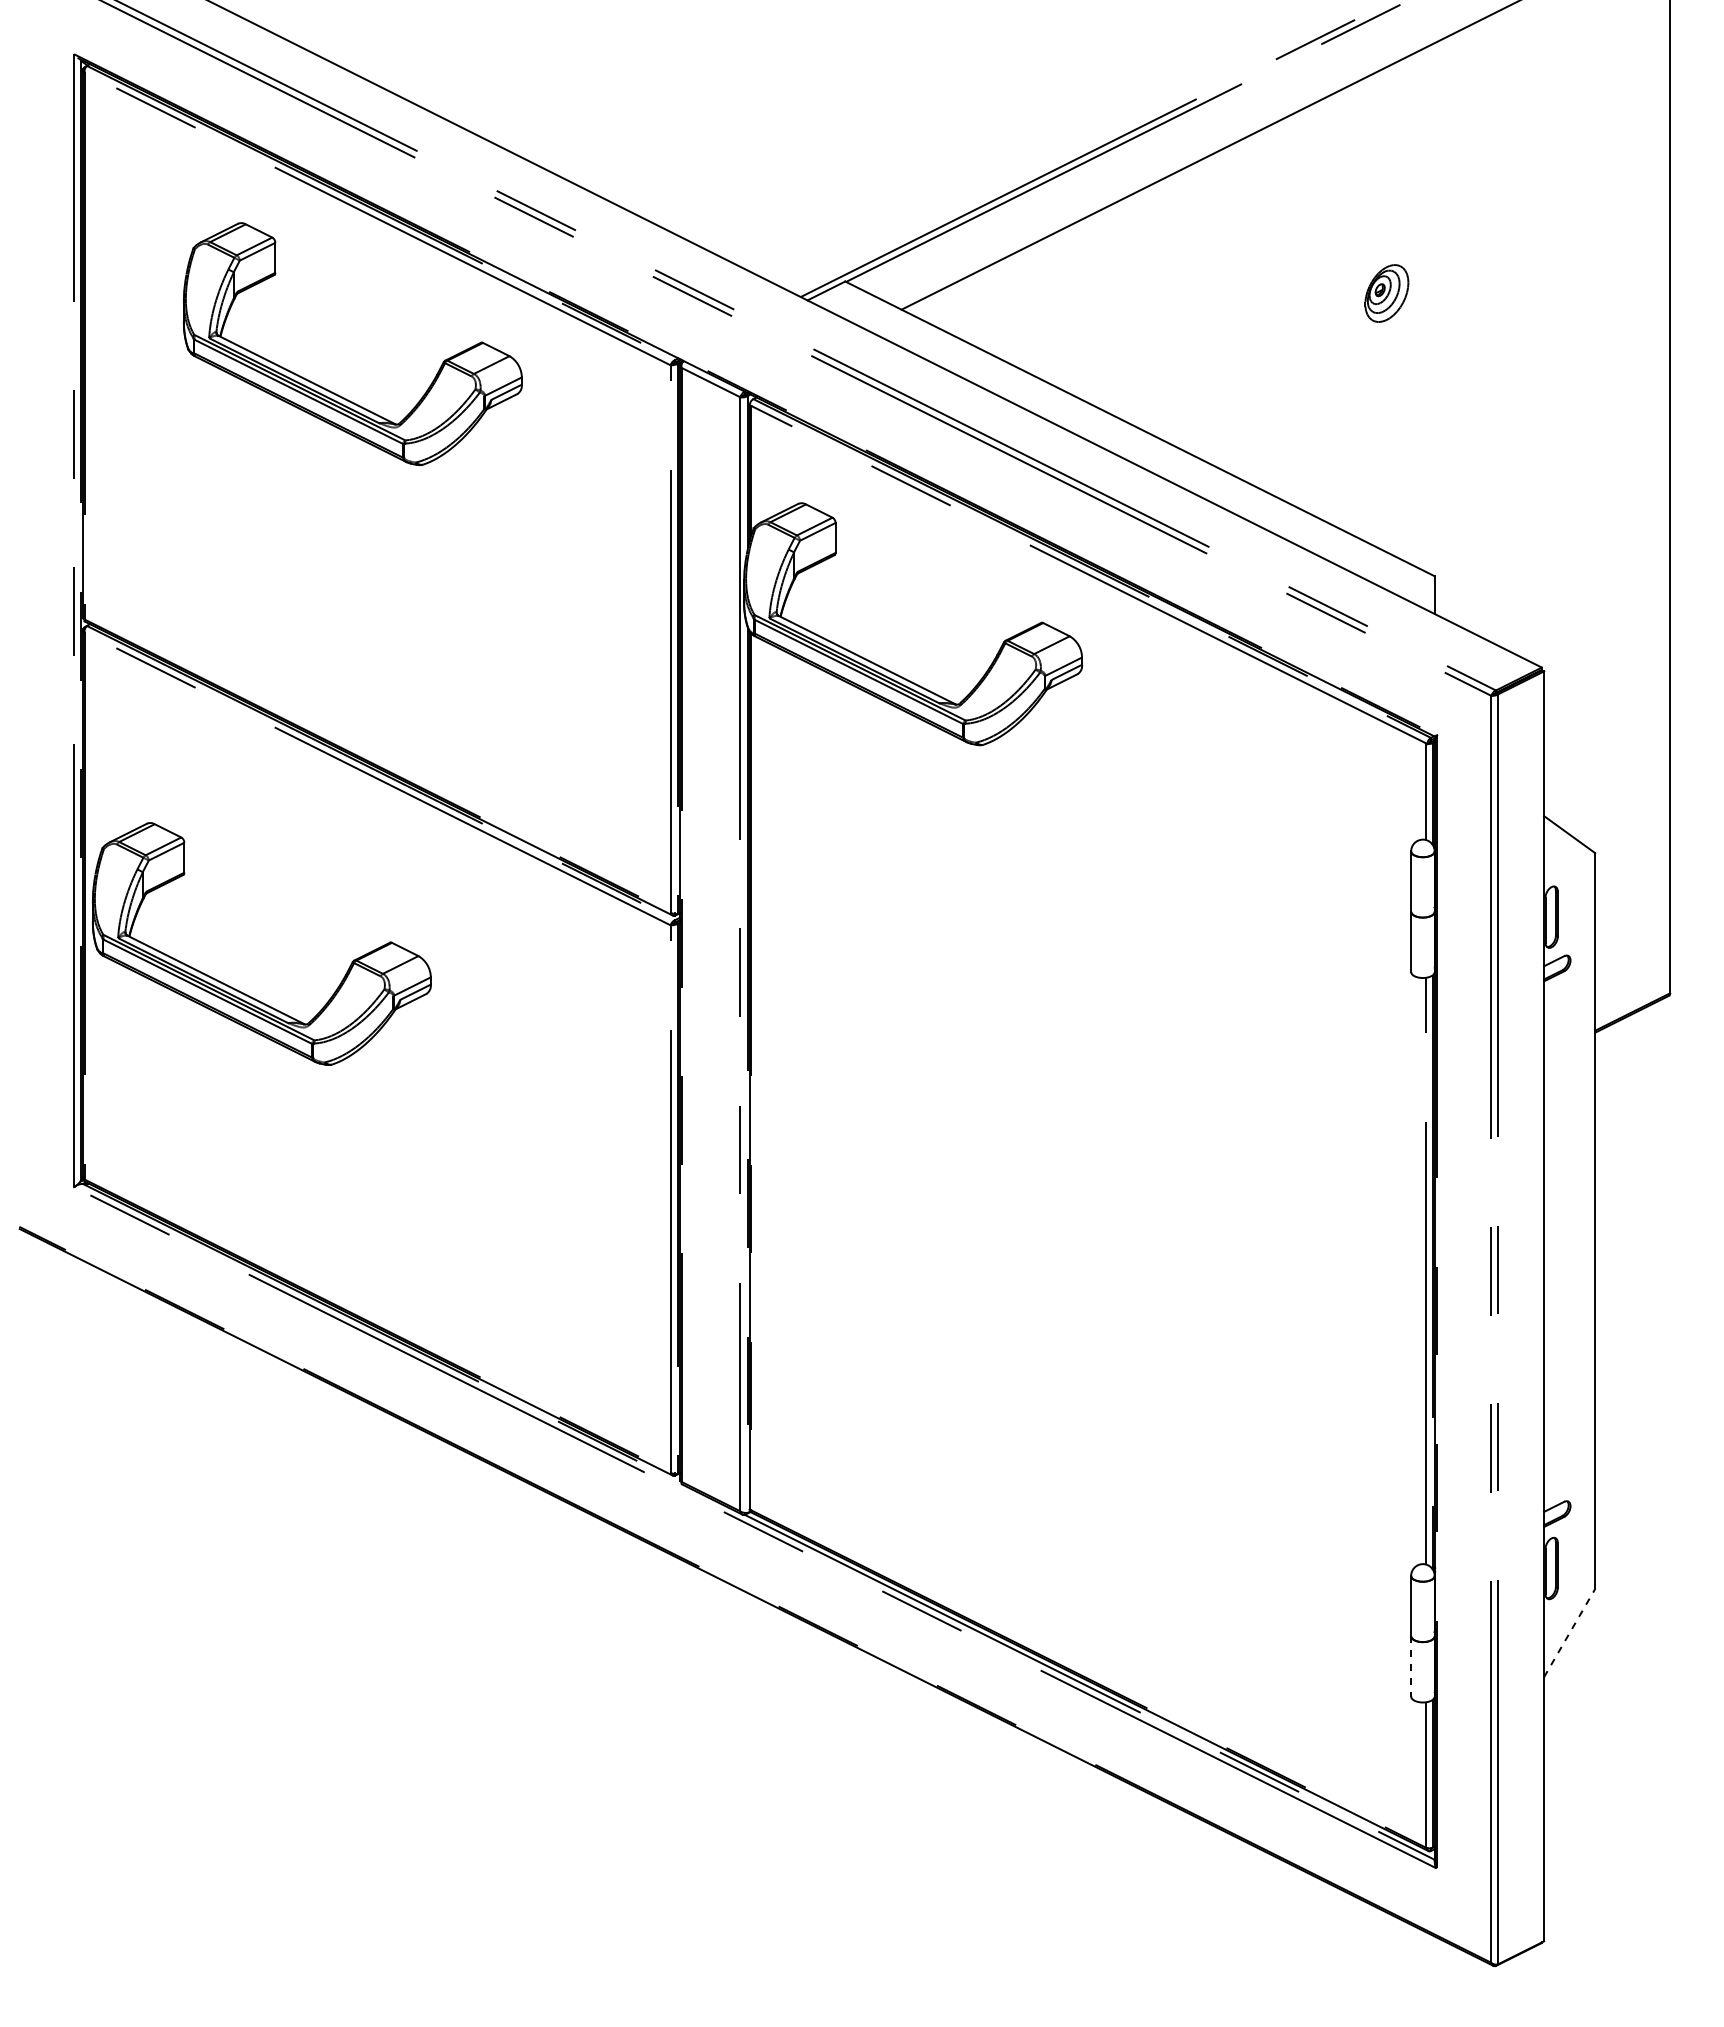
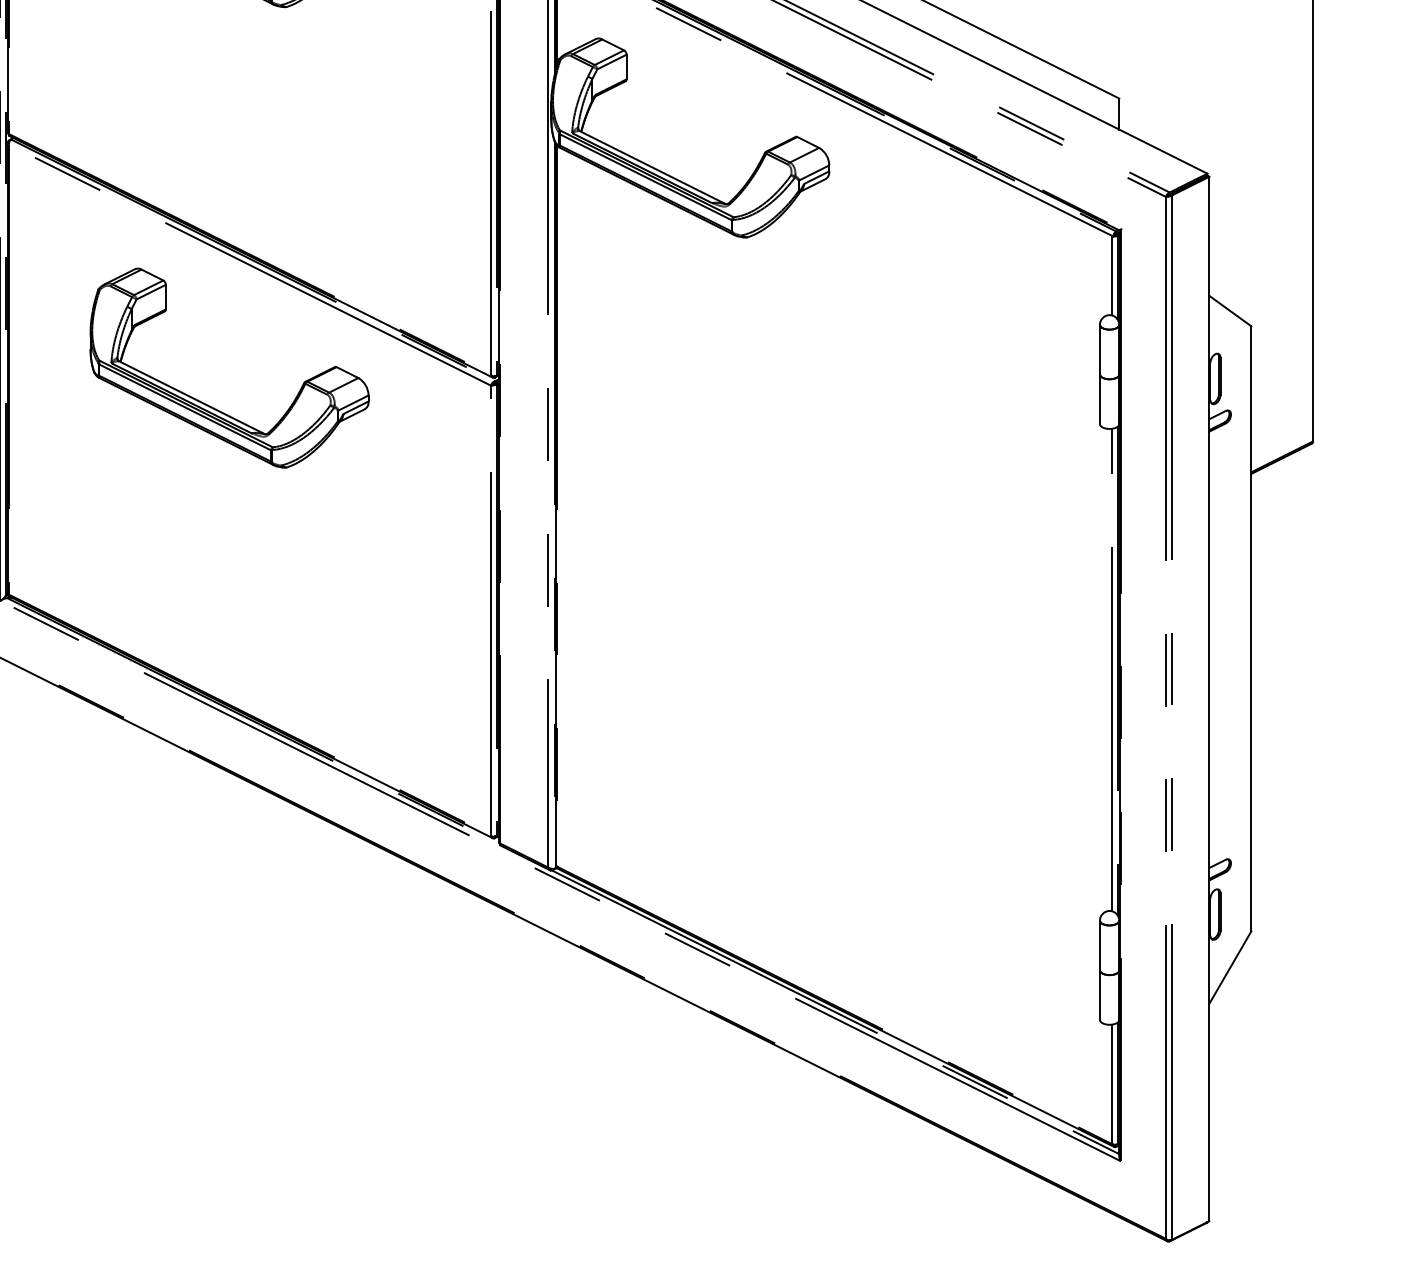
part: (237, 989) -> (209, 405), moved
line: (1569, 1632) -> (1230, 967), dashed -> solid
line: (1411, 1666) -> (1100, 995), dashed -> solid

